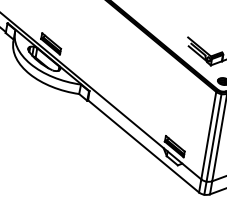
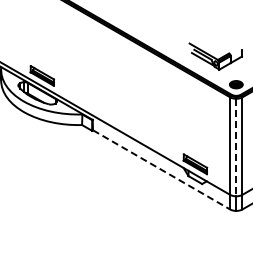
line: (214, 137) -> (236, 147), solid -> dashed
line: (144, 147) -> (162, 170), solid -> dashed

